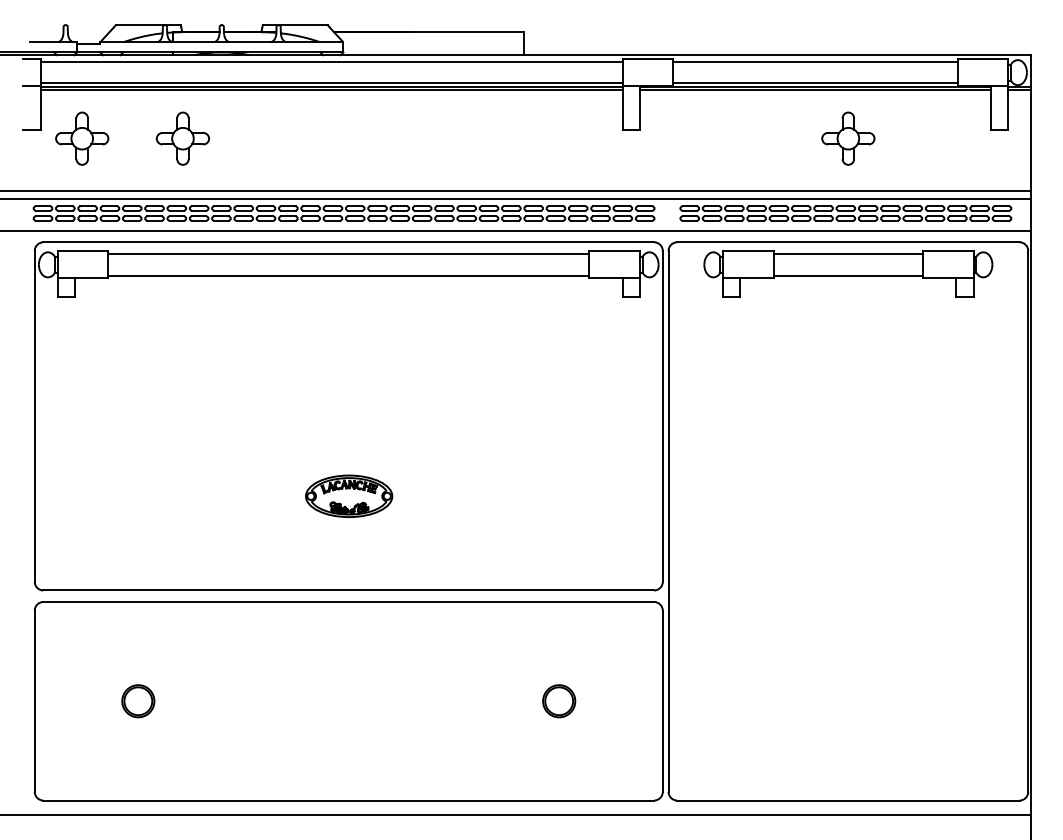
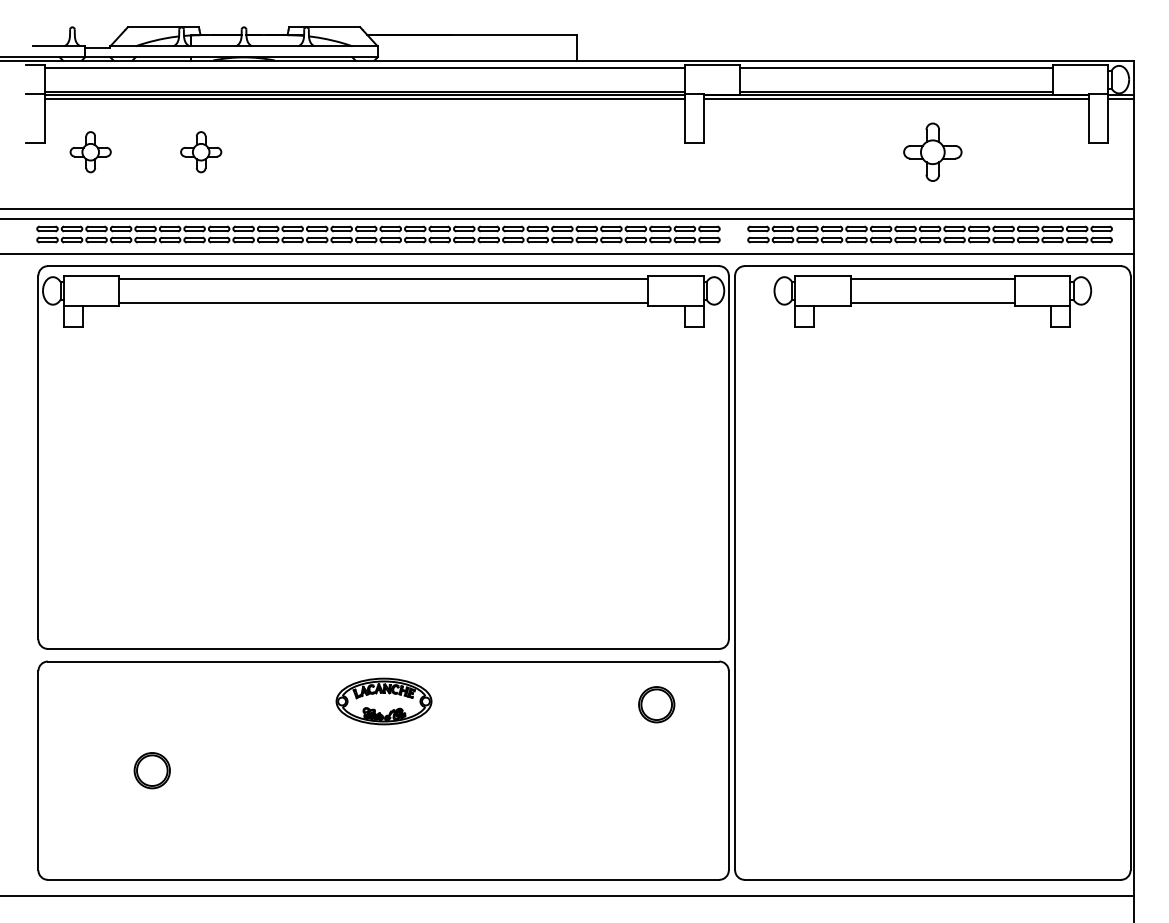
part: (82, 138) -> (90, 152), size x0.7
part: (182, 138) -> (200, 152), size x0.7
part: (349, 495) -> (384, 700), moved
part: (559, 701) -> (657, 704), moved

